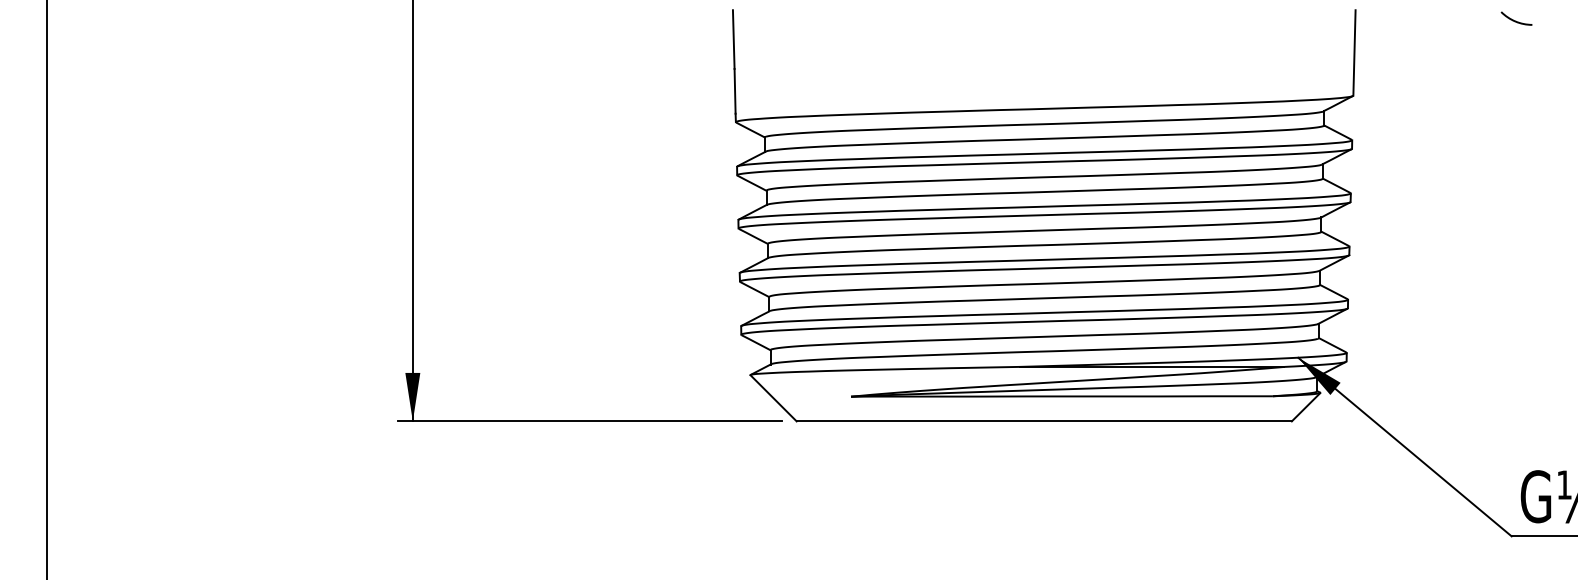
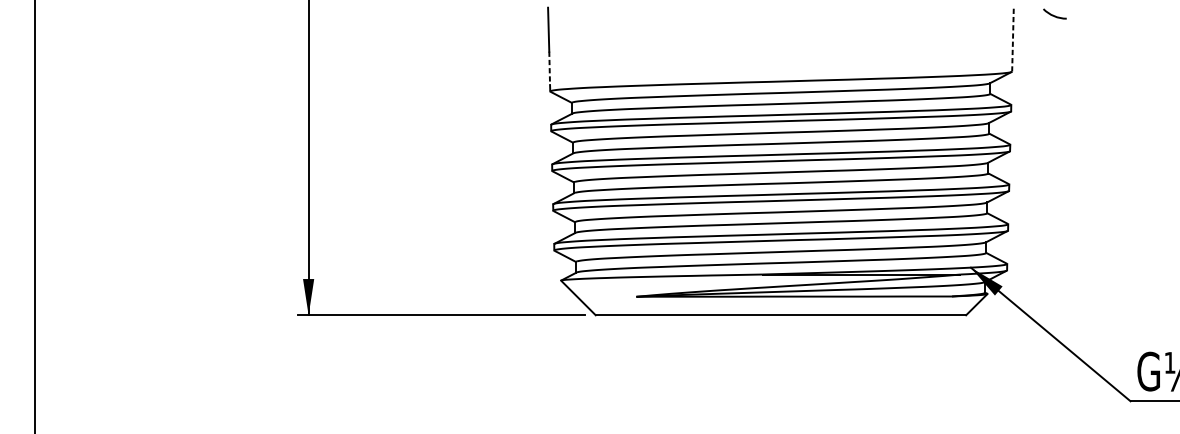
arc: (1516, 20) -> (1054, 15), moved
line: (1354, 52) -> (1012, 39), solid -> dashed
line: (735, 91) -> (549, 68), solid -> dashed

